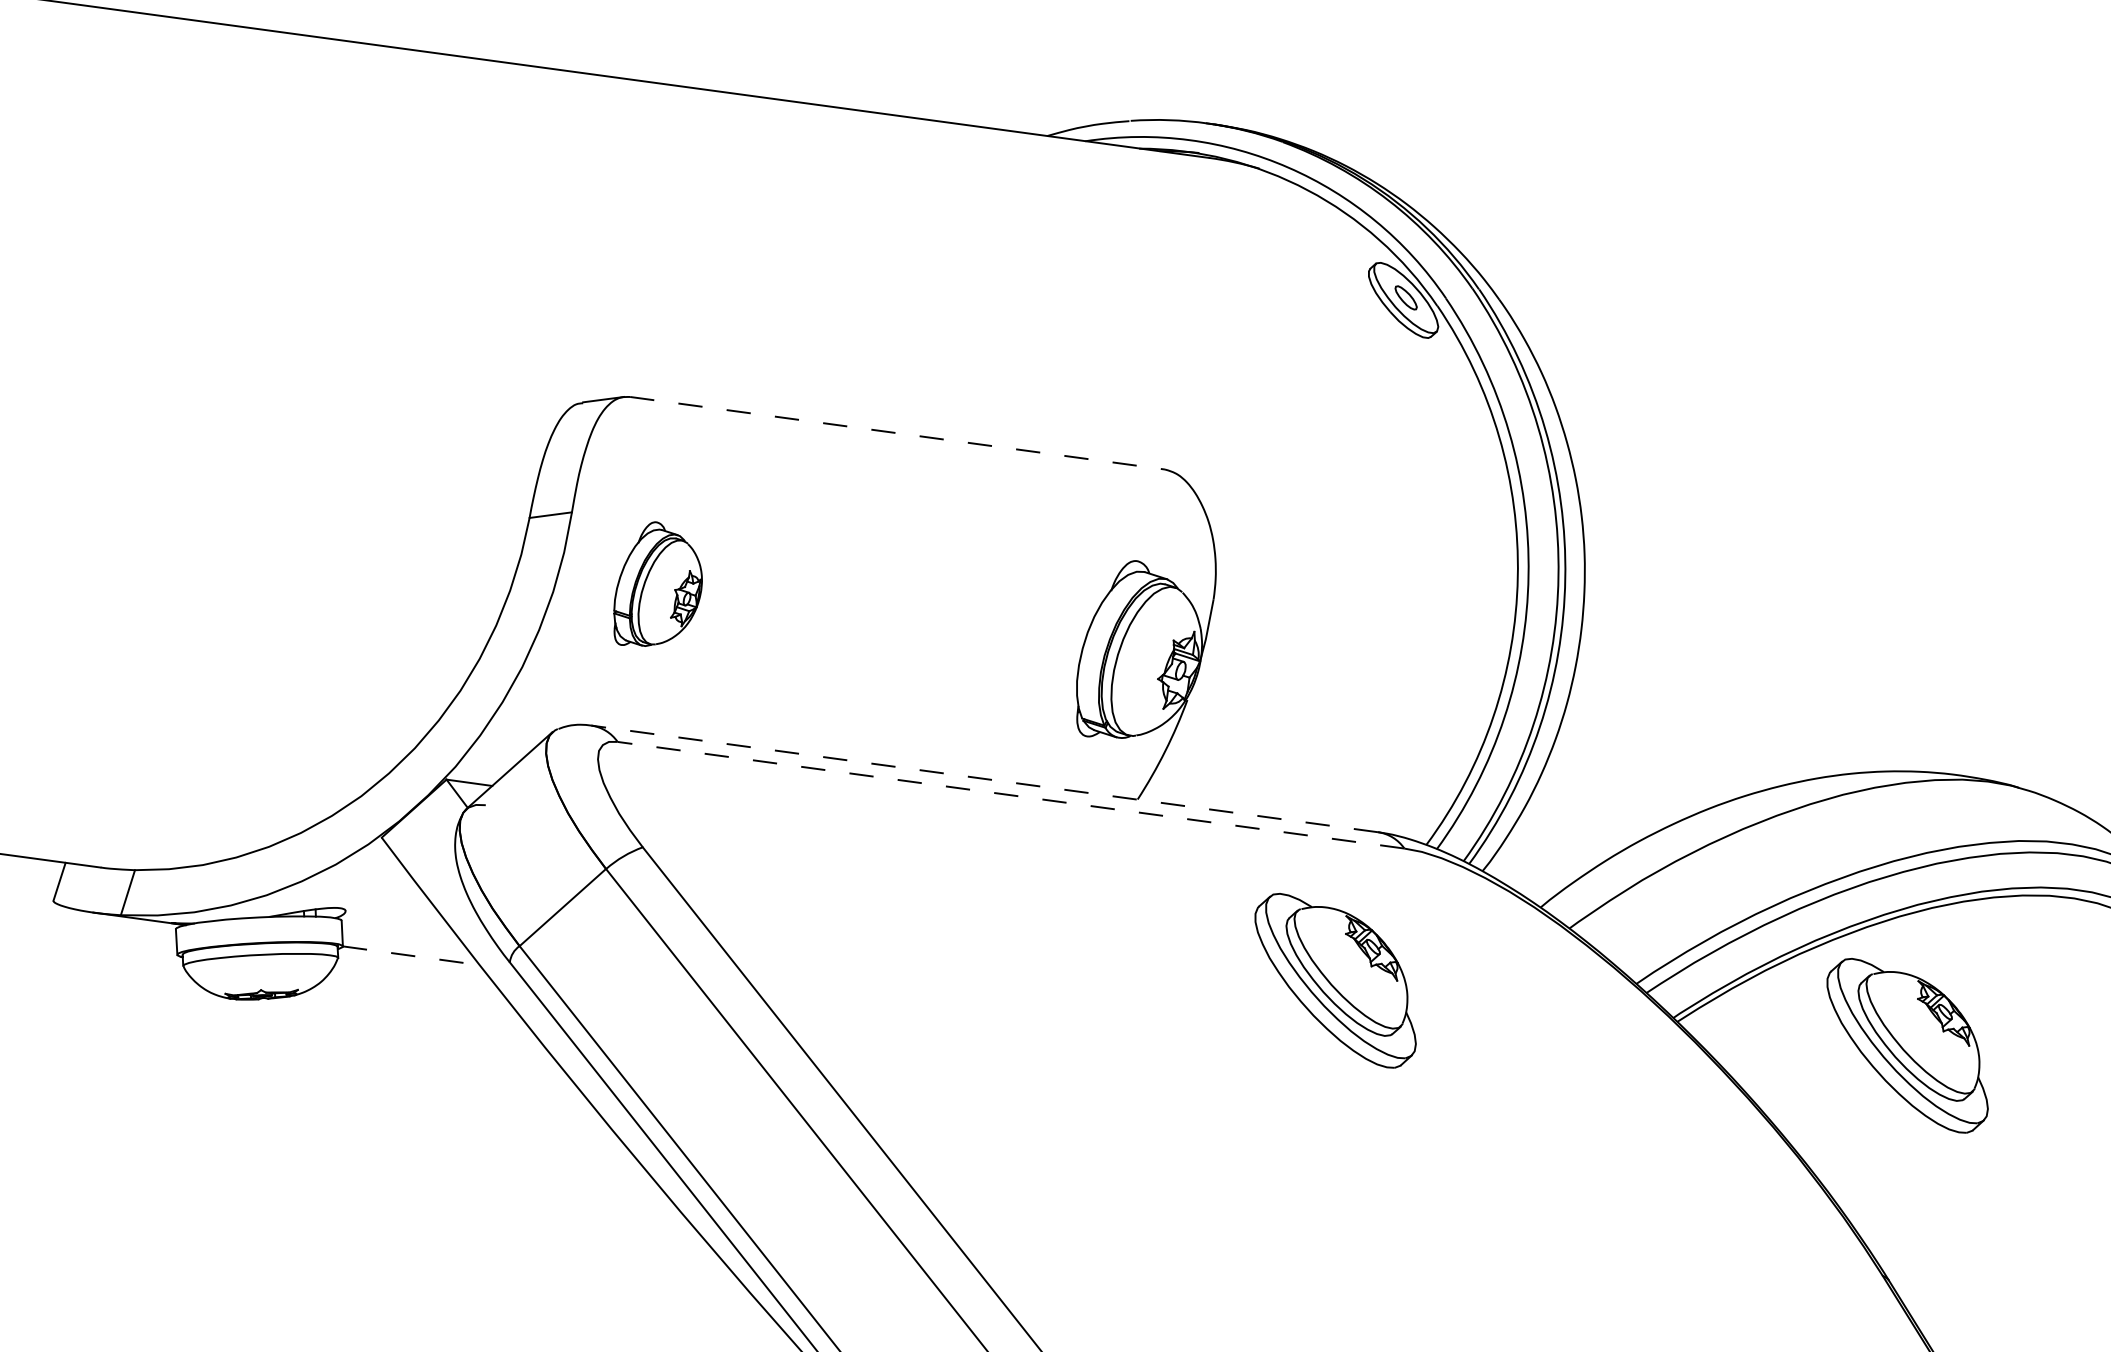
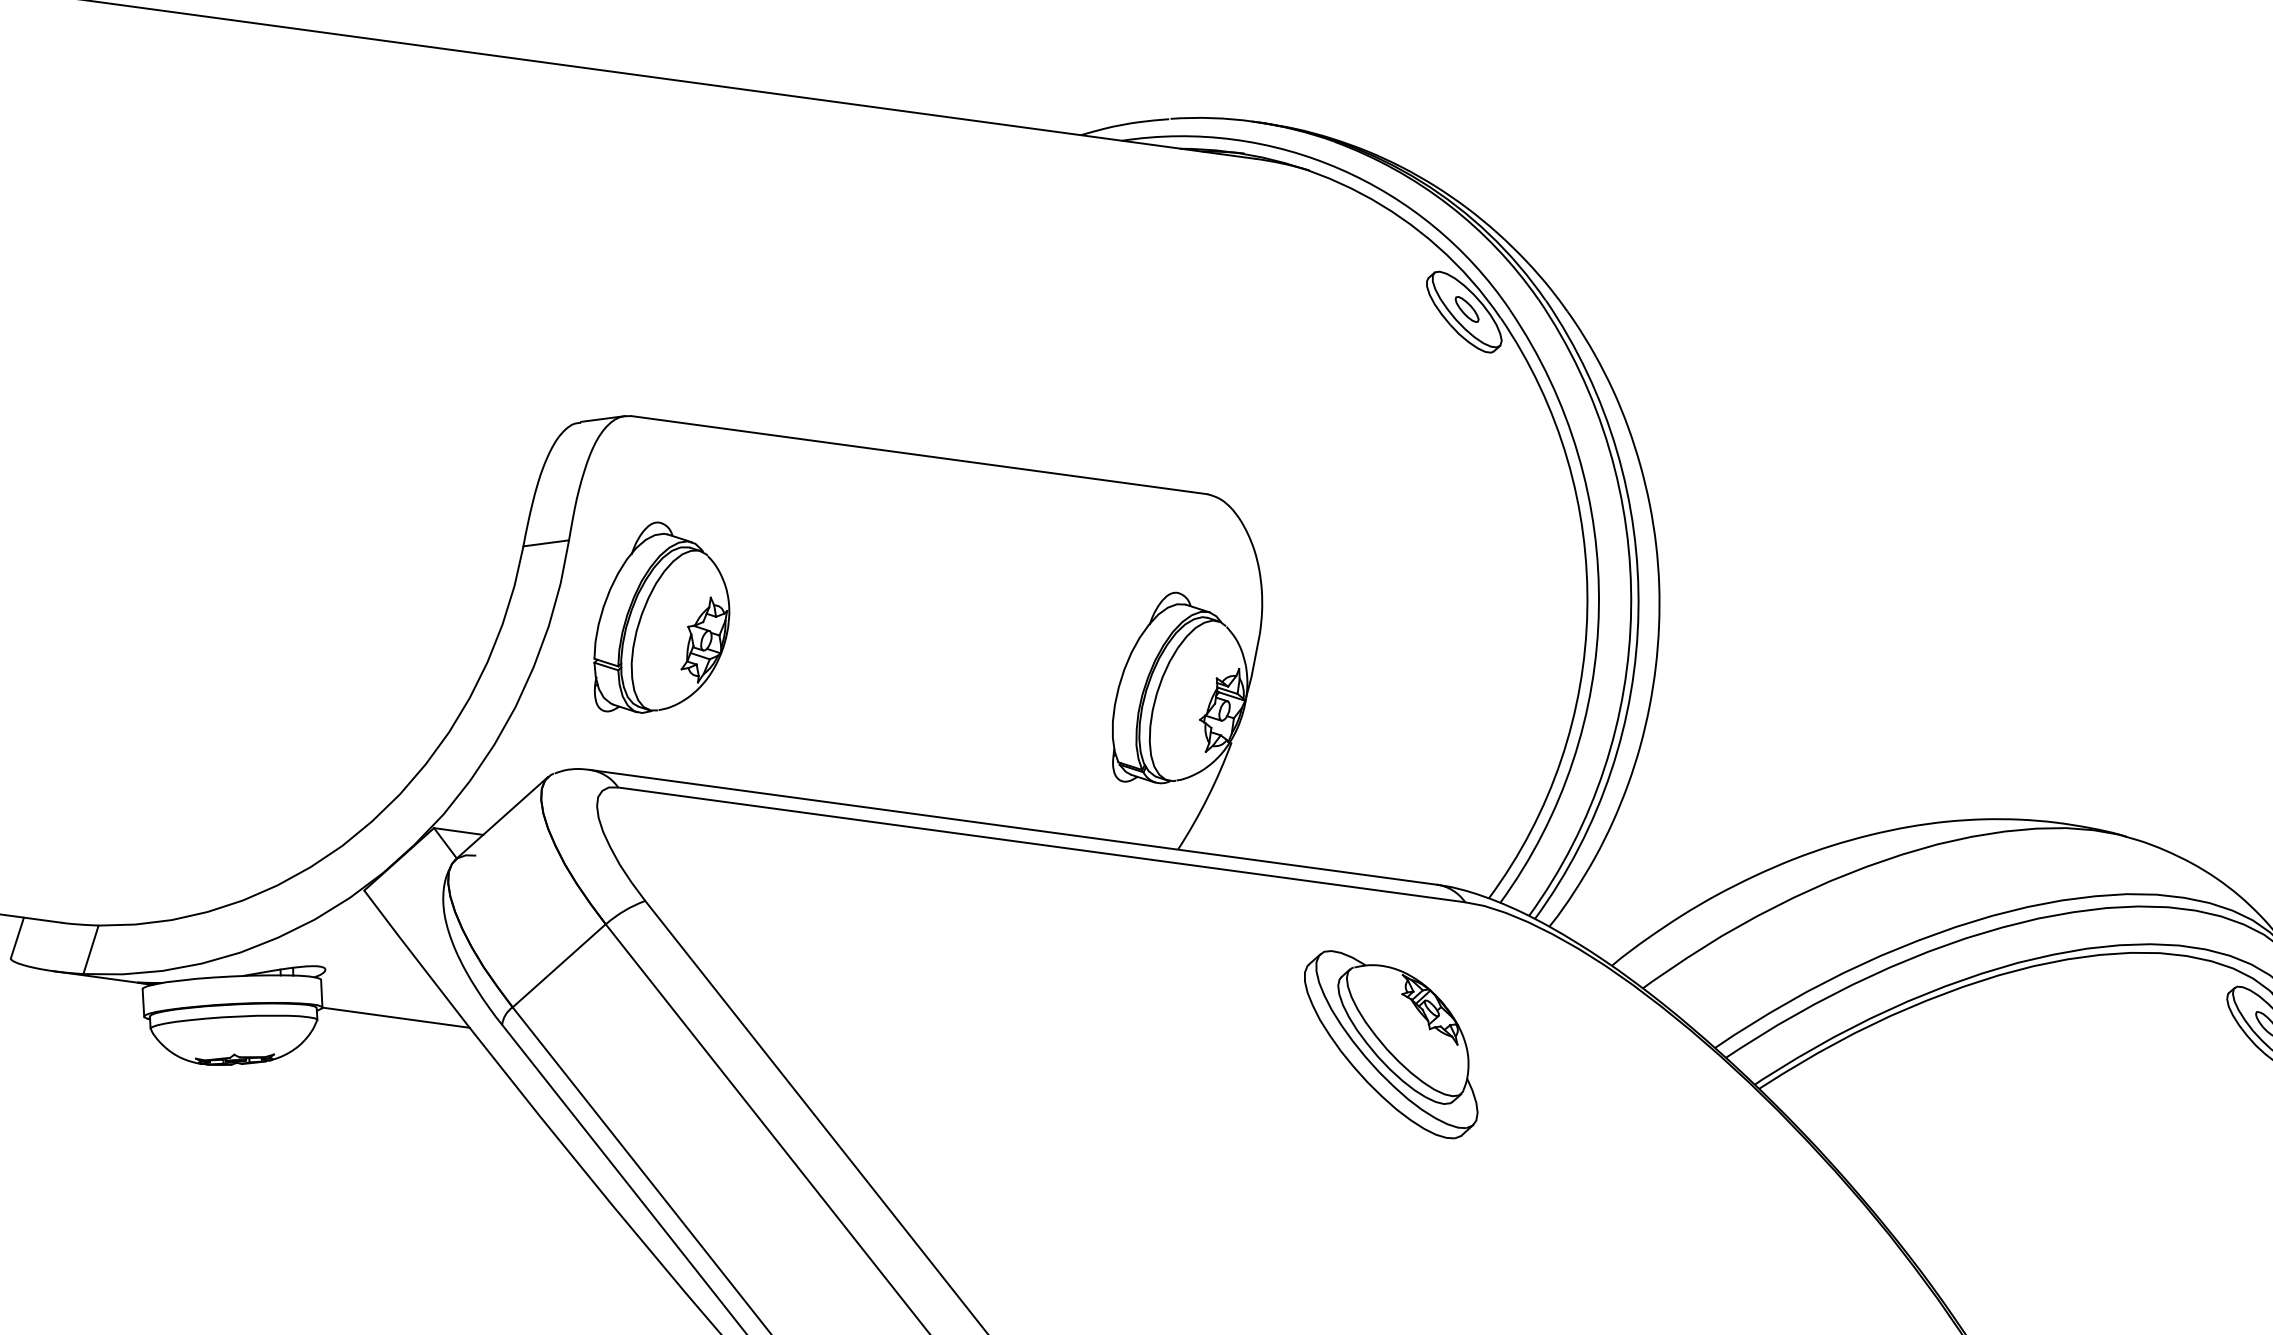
line: (897, 433) -> (919, 455), dashed -> solid
part: (657, 583) -> (661, 616), size x1.43
line: (984, 778) -> (1013, 826), dashed -> solid
line: (1010, 795) -> (1041, 845), dashed -> solid
line: (411, 955) -> (396, 1017), dashed -> solid
part: (1907, 1045) -> (2006, 1114), removed

